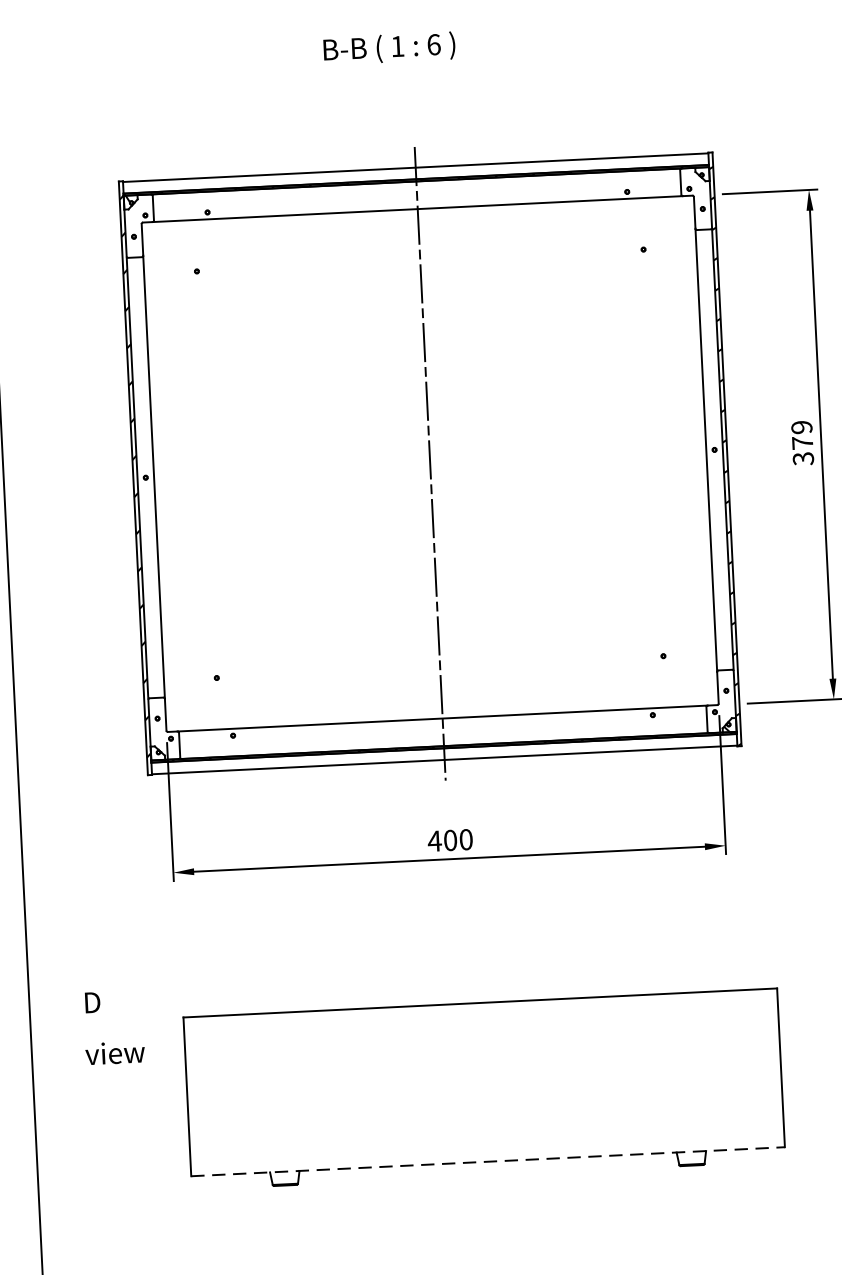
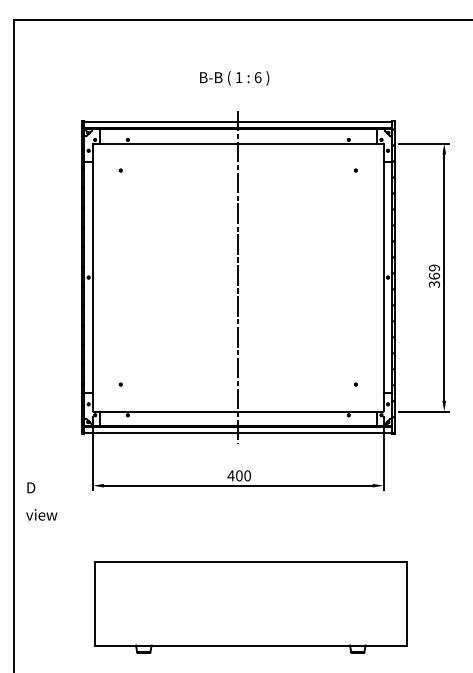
text: (389, 48) -> (234, 78), moved
text: (800, 441) -> (433, 275), 379 -> 369
text: (113, 1027) -> (41, 501), moved
line: (489, 1161) -> (251, 645), dashed -> solid

